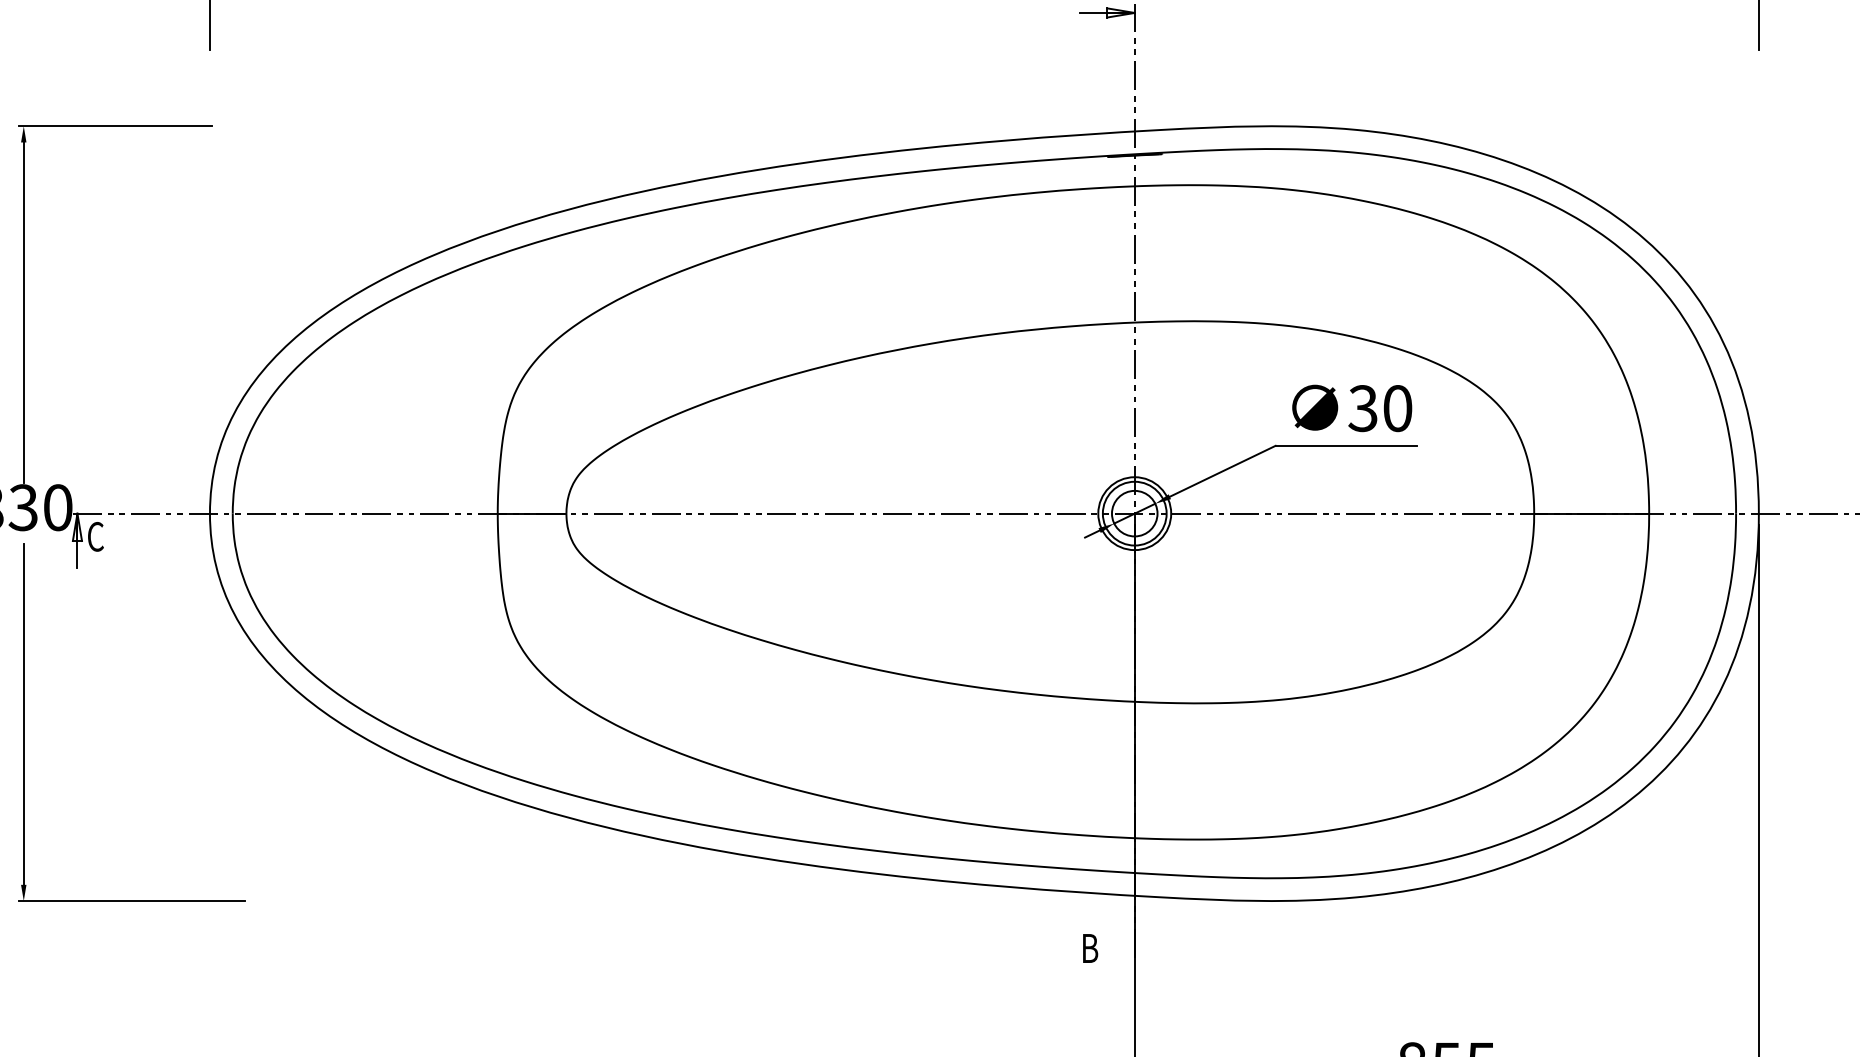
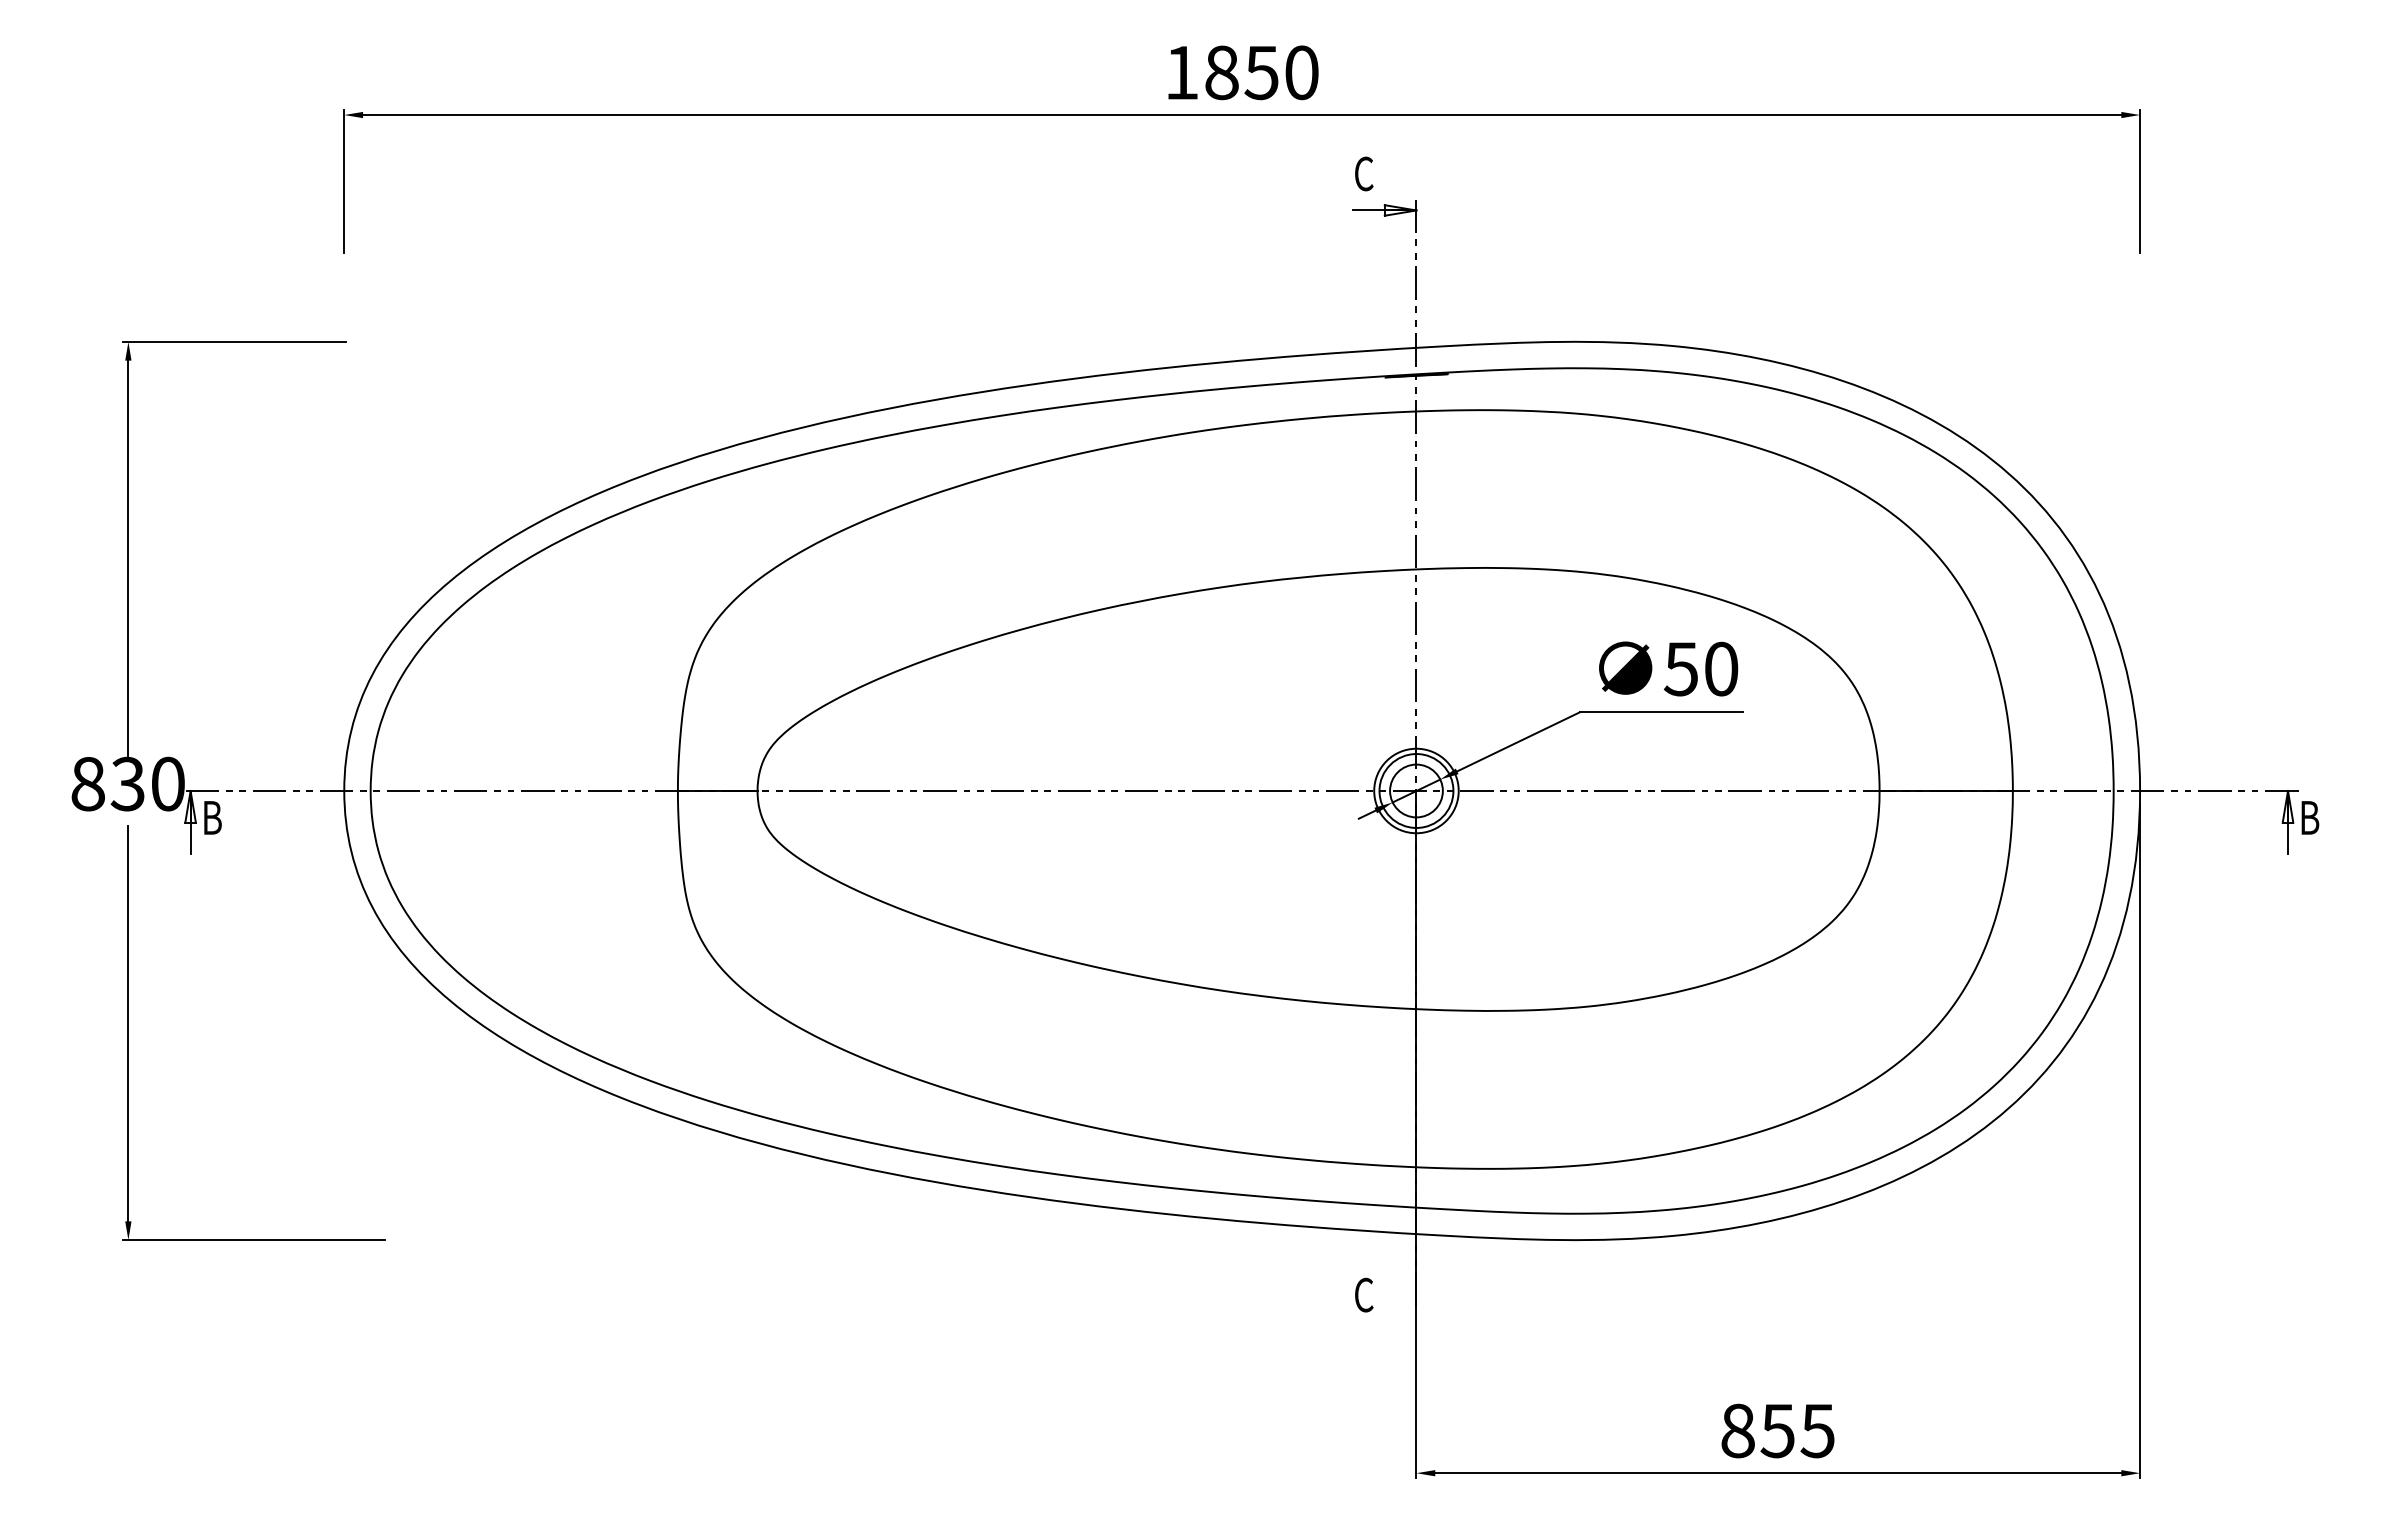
text: (1362, 408) -> (1680, 668), 30 -> 50
text: (95, 536) -> (211, 817), C -> B
text: (1089, 947) -> (1364, 1294), B -> C

